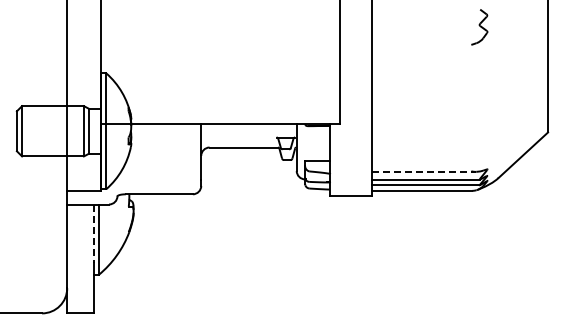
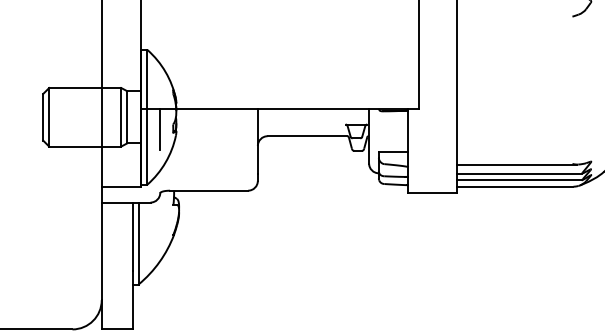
line: (117, 141) -> (160, 129), added
line: (423, 171) -> (516, 164), dashed -> solid
line: (94, 234) -> (133, 237), dashed -> solid

